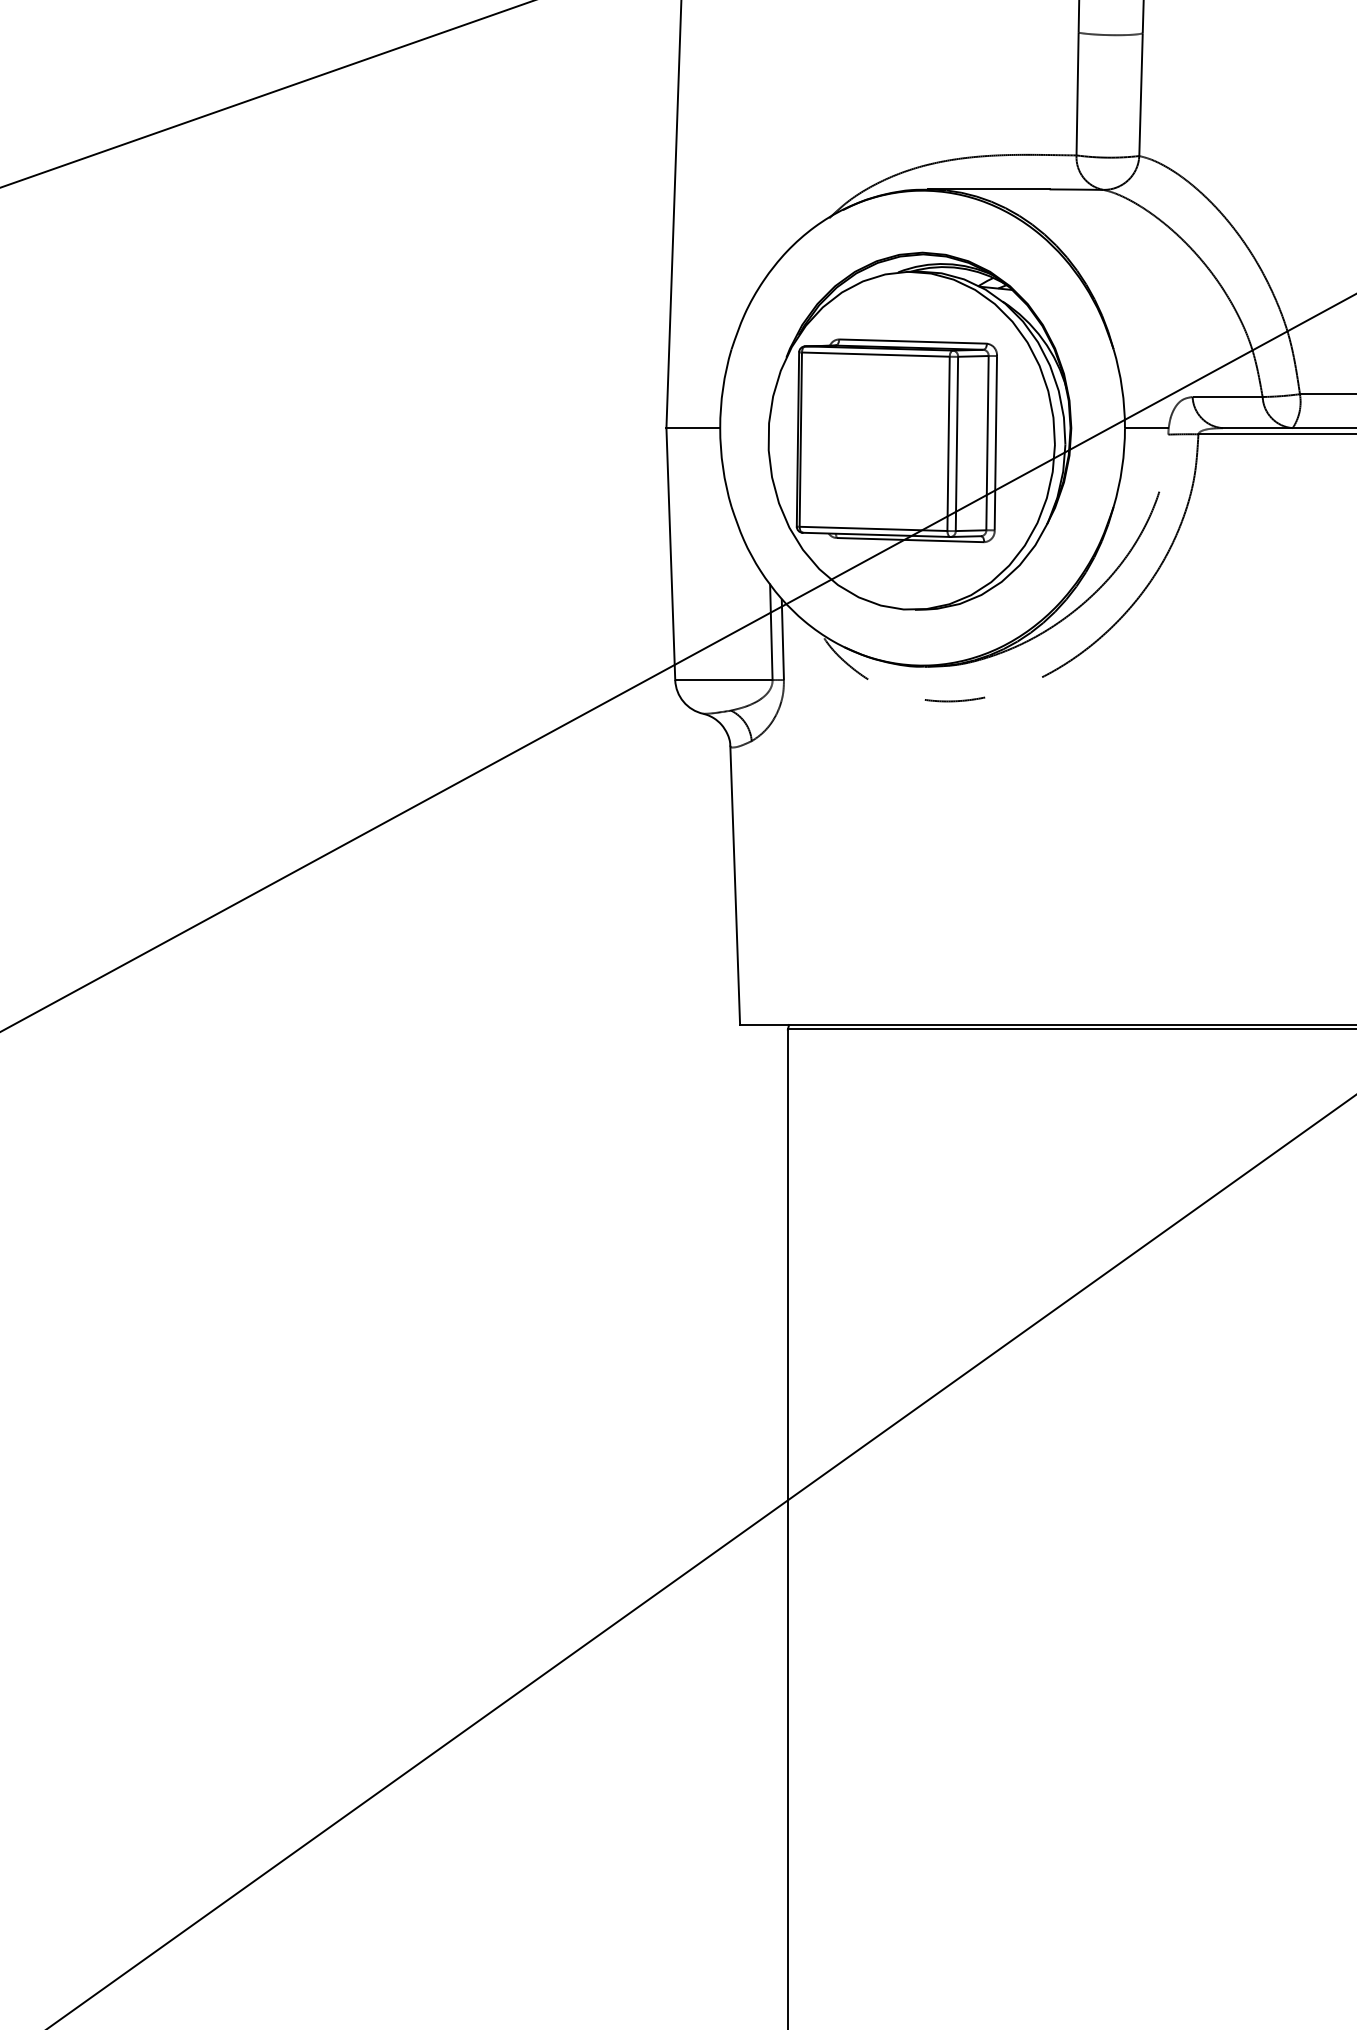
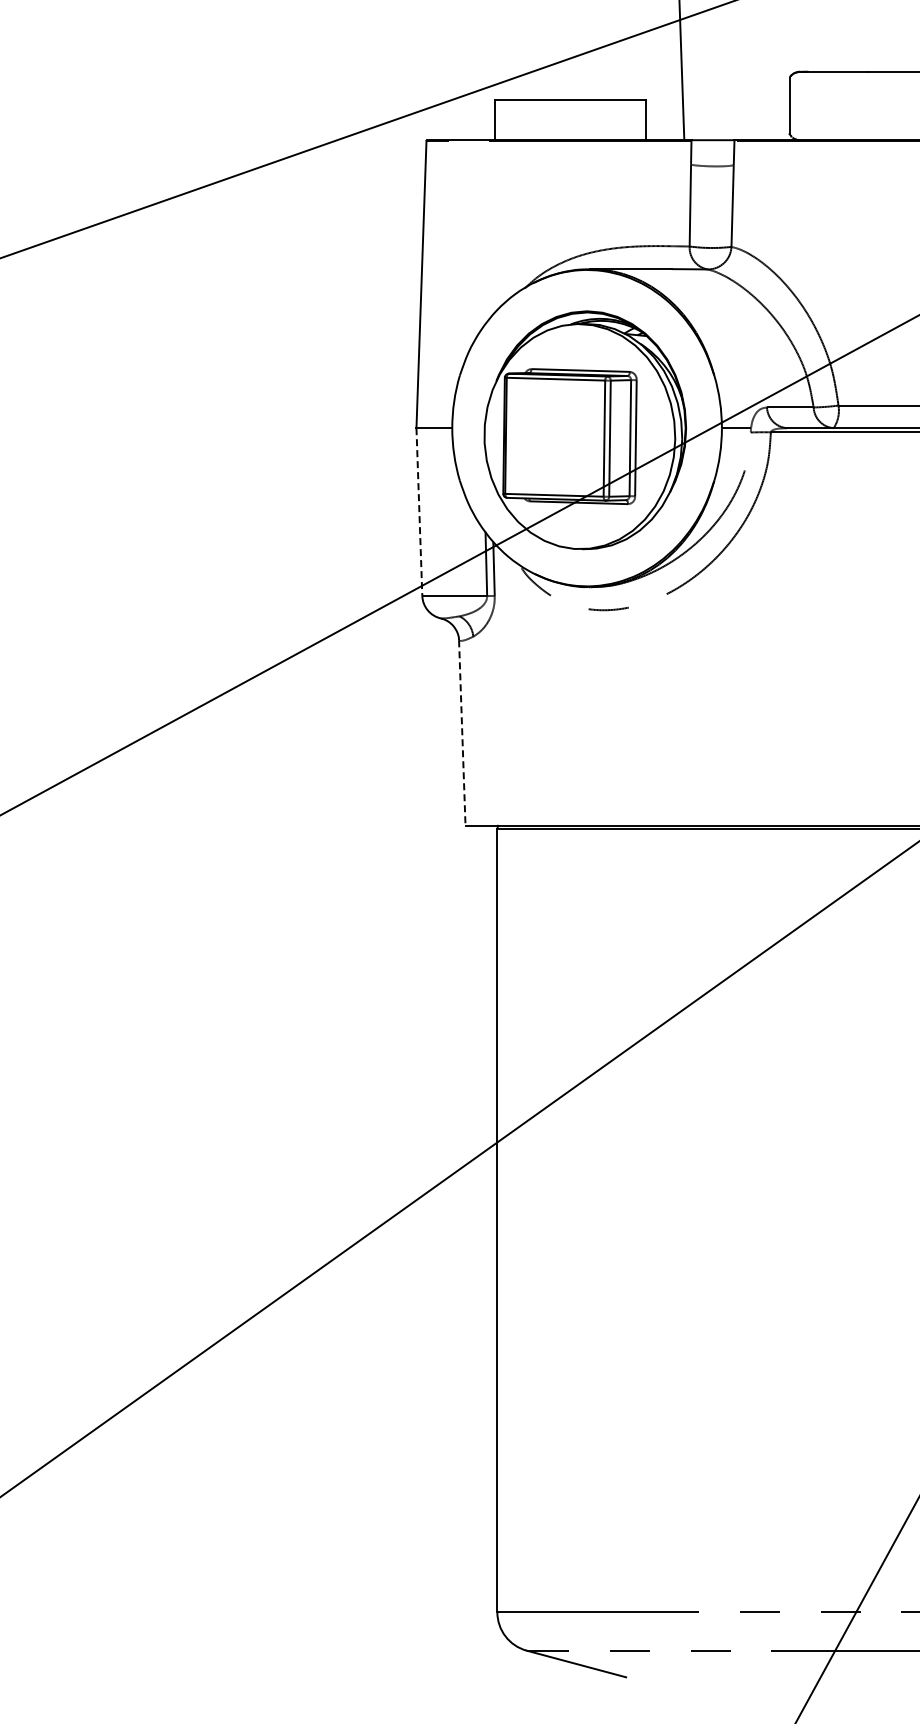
line: (670, 554) -> (419, 512), solid -> dashed
line: (735, 886) -> (462, 733), solid -> dashed

